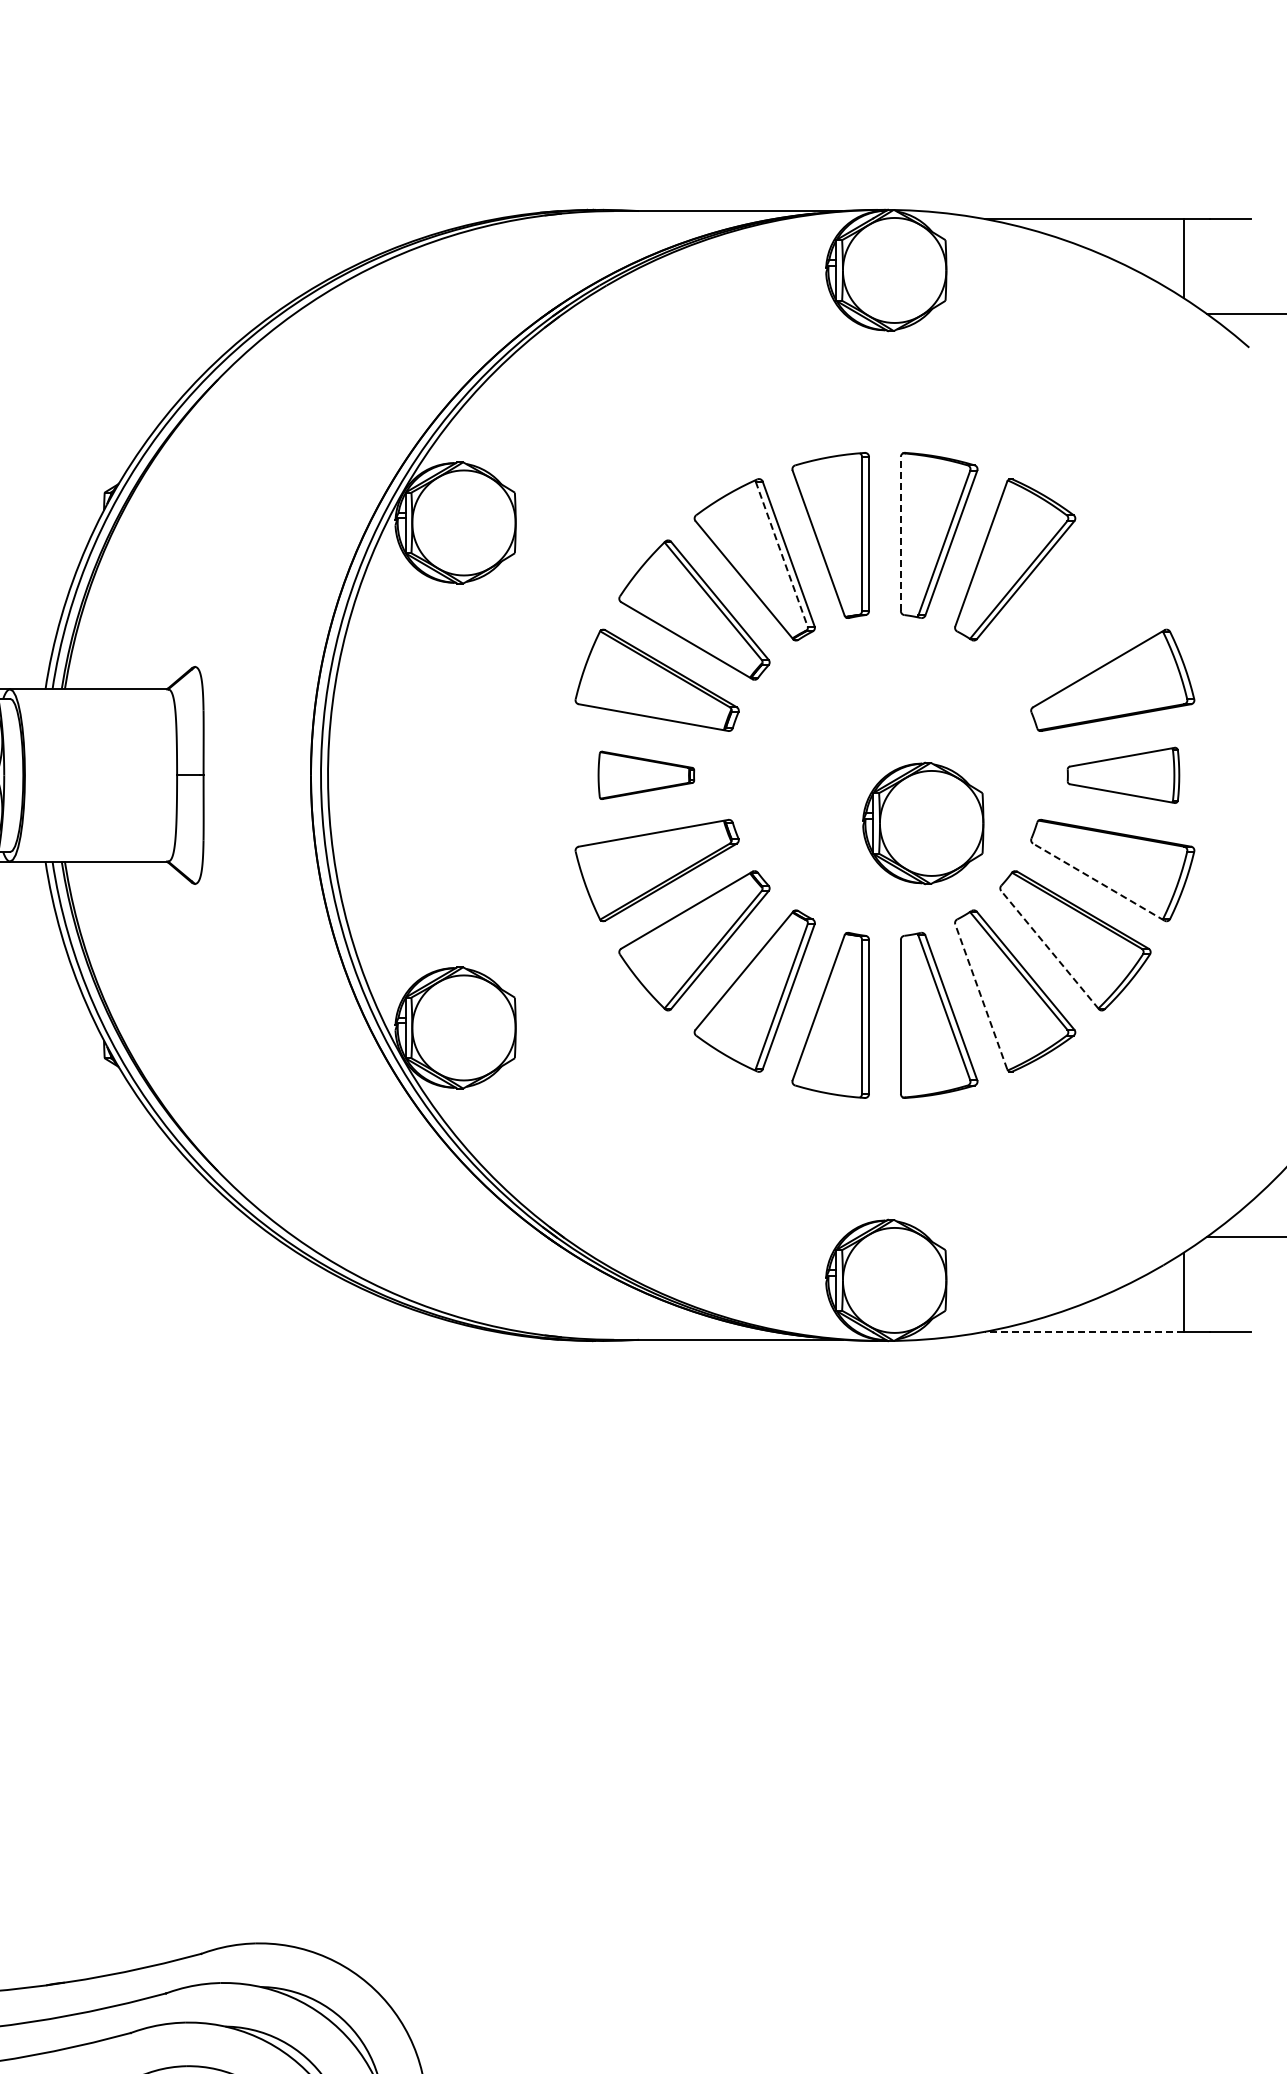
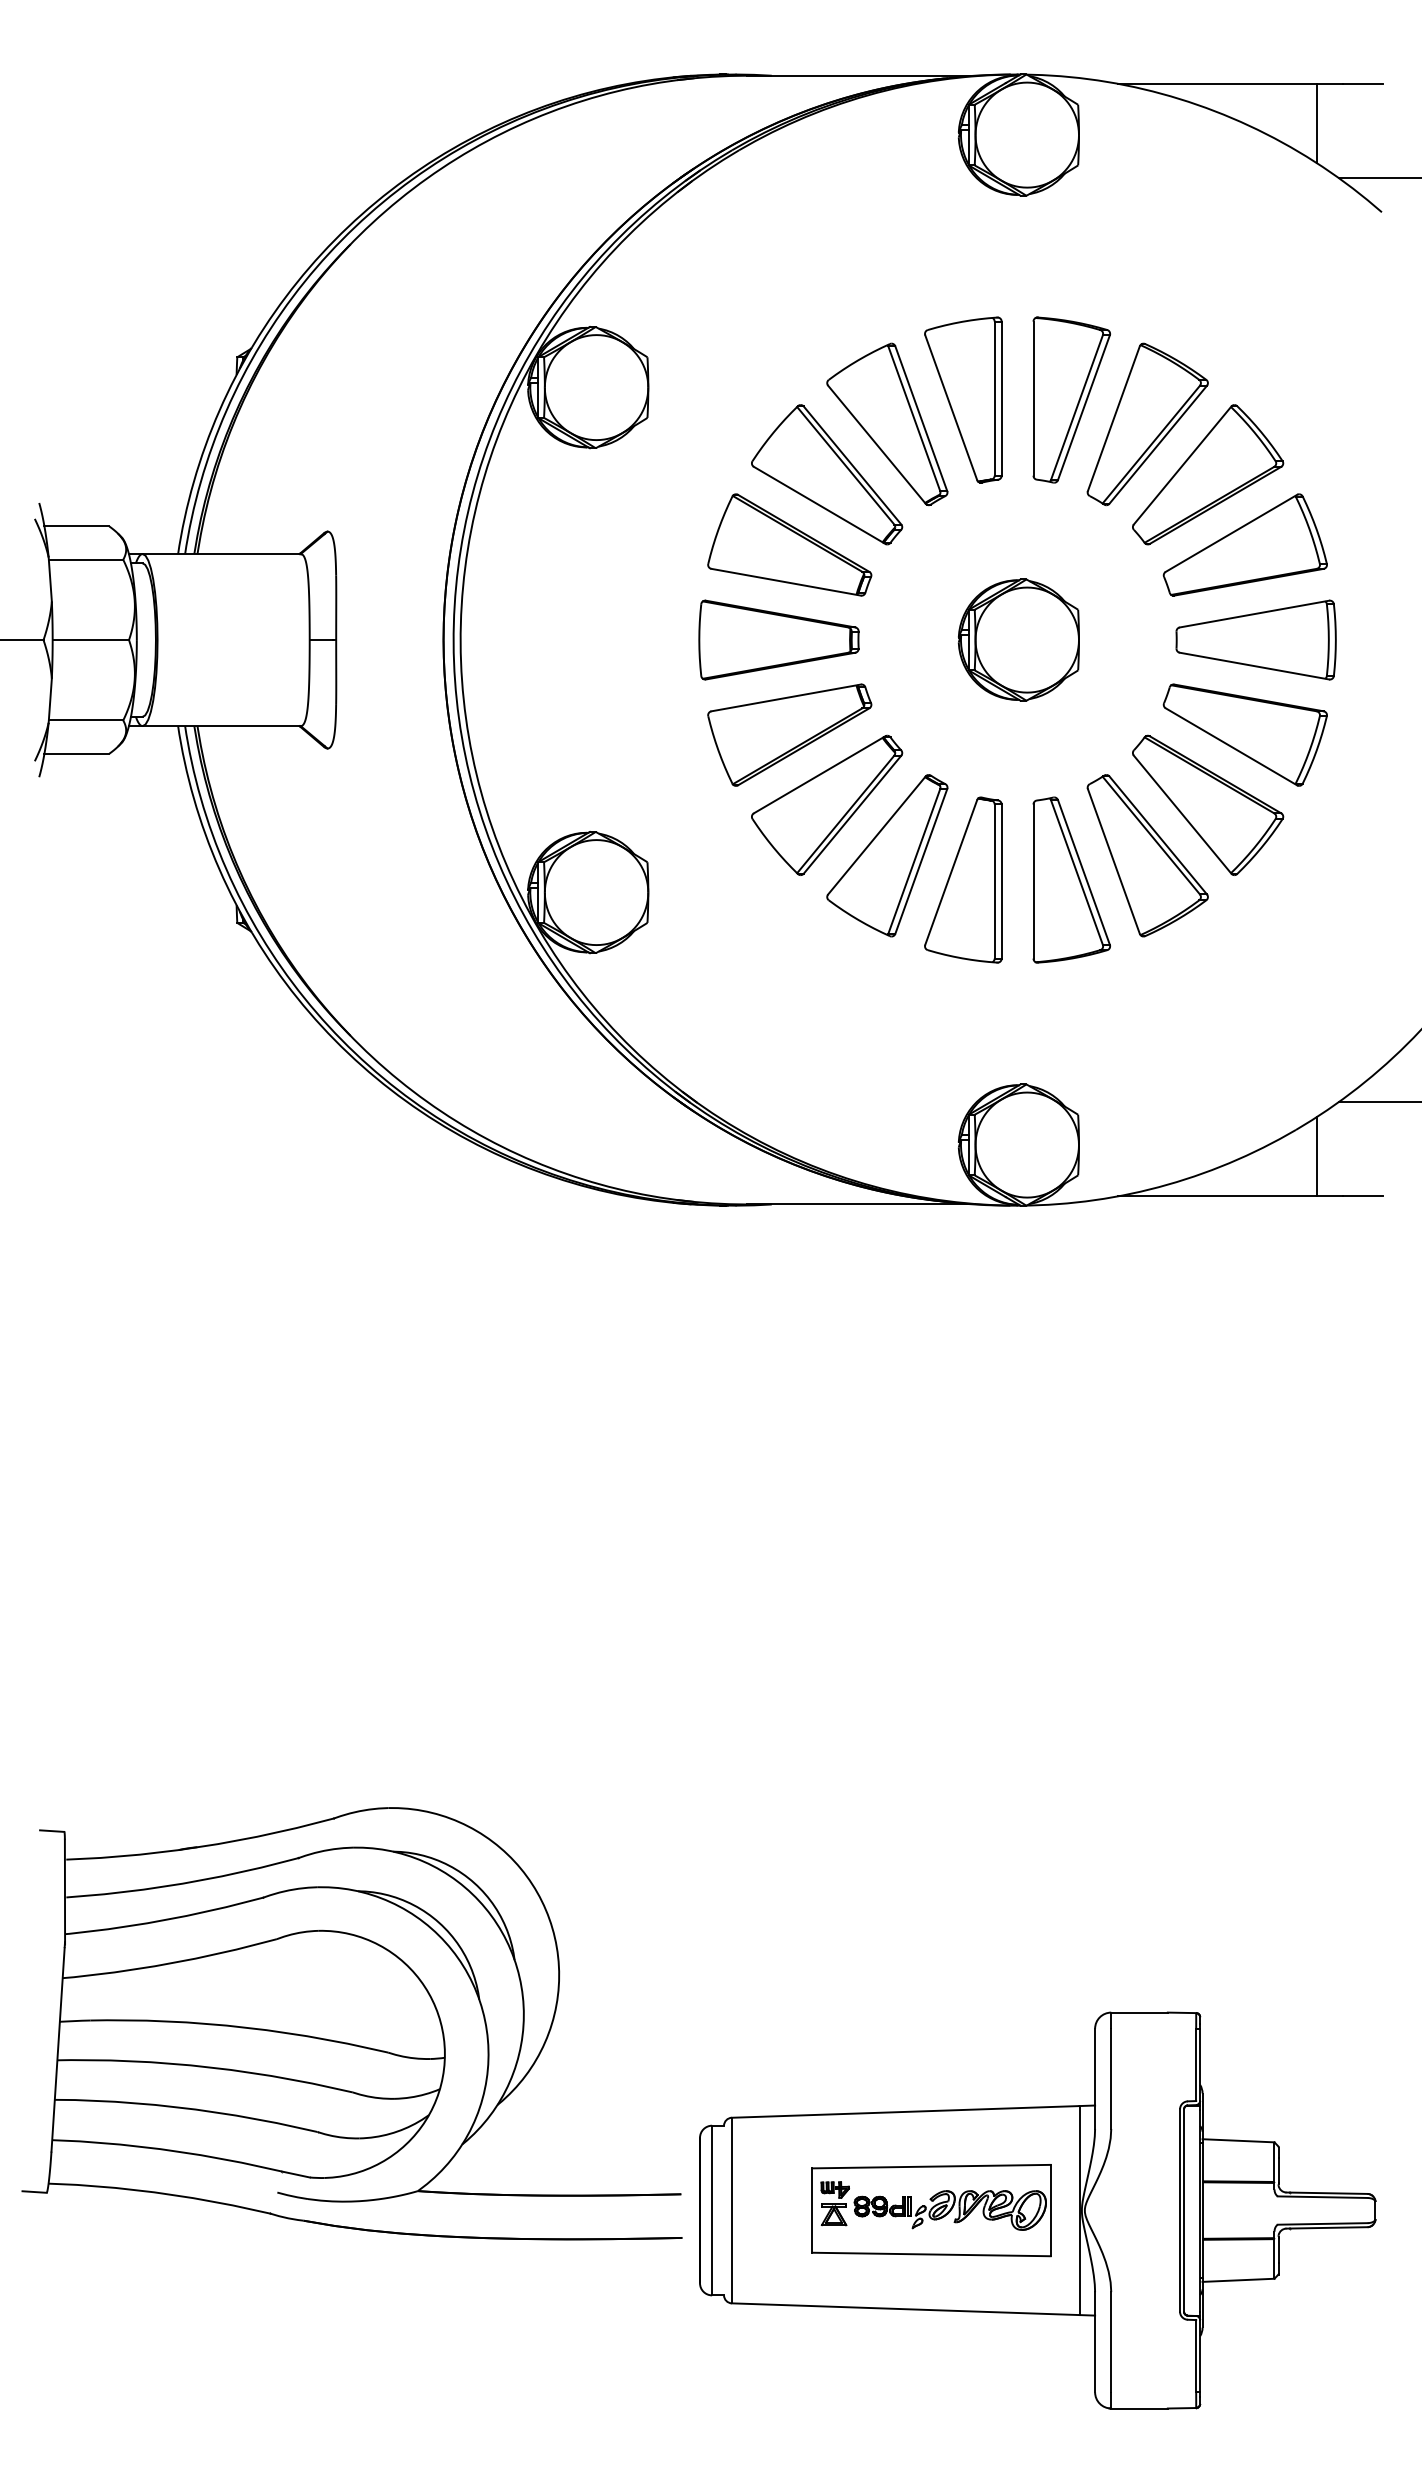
line: (900, 533) -> (1033, 398), dashed -> solid
line: (781, 553) -> (914, 418), dashed -> solid
part: (1075, 609) -> (1208, 474), added
part: (645, 774) -> (778, 639), size x1.67
part: (1122, 774) -> (1255, 639), size x1.43
part: (922, 822) -> (1018, 639), moved
line: (1098, 881) -> (1231, 746), dashed -> solid
line: (1049, 949) -> (1182, 814), dashed -> solid
line: (980, 996) -> (1113, 861), dashed -> solid
line: (1083, 1331) -> (1216, 1196), dashed -> solid

